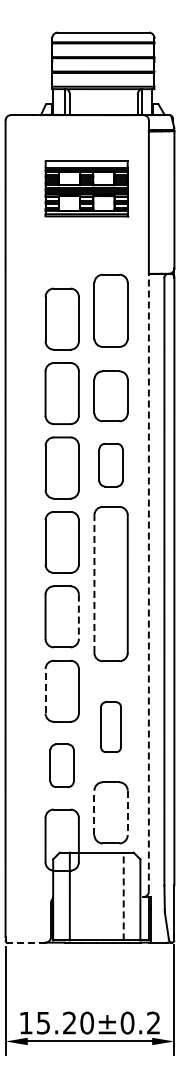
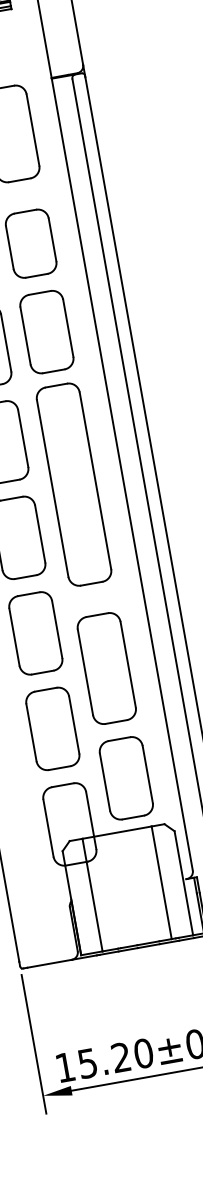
part: (110, 464) -> (45, 331), size x1.43
line: (148, 583) -> (121, 475), dashed -> solid
line: (94, 584) -> (52, 488), dashed -> solid
line: (78, 617) -> (39, 535), dashed -> solid
line: (45, 690) -> (14, 636), dashed -> solid
part: (110, 726) -> (105, 667), size x1.67
part: (61, 765) -> (51, 728), size x1.43
line: (94, 812) -> (104, 781), dashed -> solid
line: (127, 813) -> (147, 775), dashed -> solid
line: (123, 896) -> (161, 882), dashed -> solid
line: (27, 942) -> (48, 963), dashed -> solid

